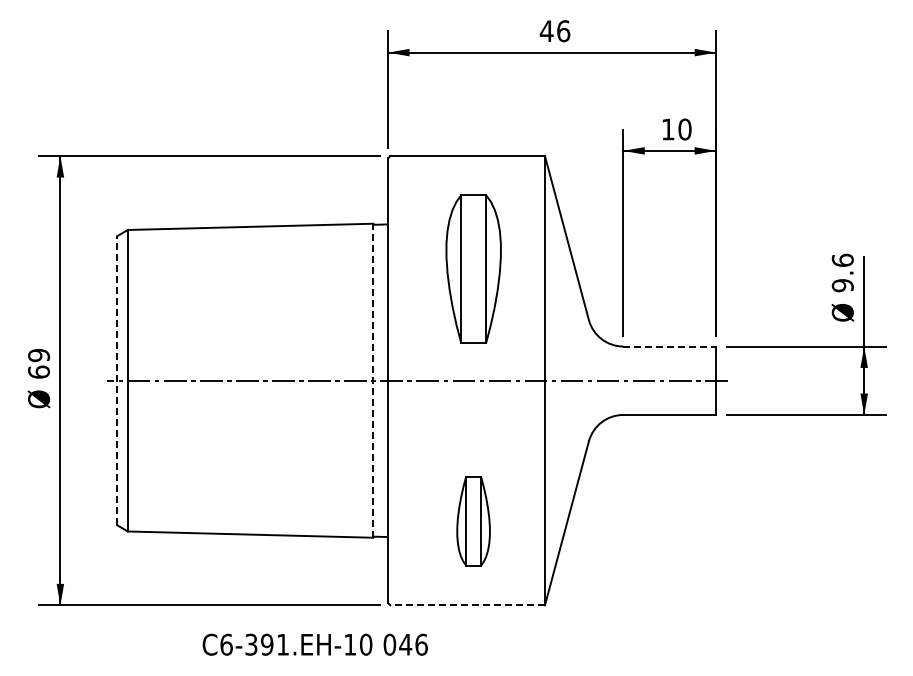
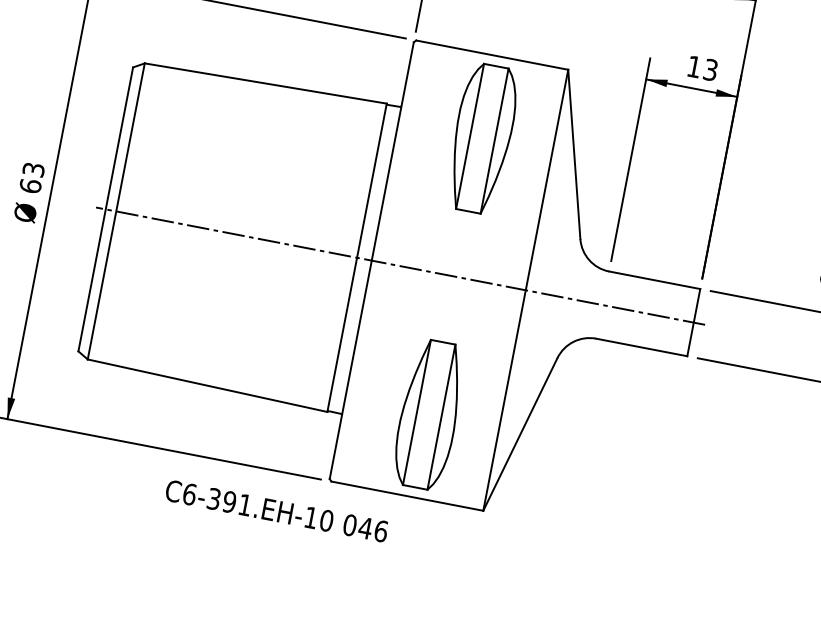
text: (684, 129) -> (710, 69), 10 -> 13
part: (473, 268) -> (482, 138), moved
line: (670, 346) -> (655, 280), dashed -> solid
text: (38, 355) -> (33, 169), 69 -> 63
line: (117, 380) -> (106, 209), dashed -> solid
line: (373, 380) -> (357, 257), dashed -> solid
part: (473, 520) -> (429, 414), size x1.67
line: (467, 605) -> (407, 496), dashed -> solid
text: (314, 644) -> (276, 510), moved

